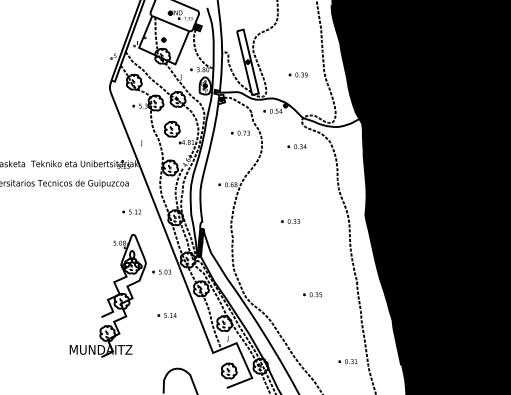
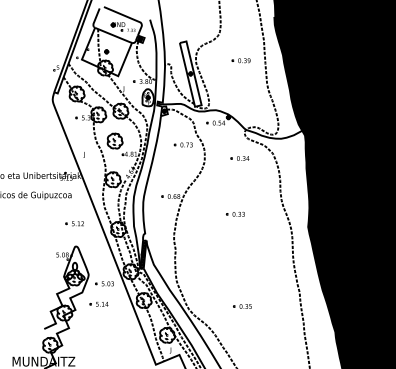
part: (297, 74) -> (240, 60), moved
part: (290, 221) -> (235, 214), moved
part: (312, 294) -> (242, 306), moved
part: (166, 315) -> (98, 304), moved

